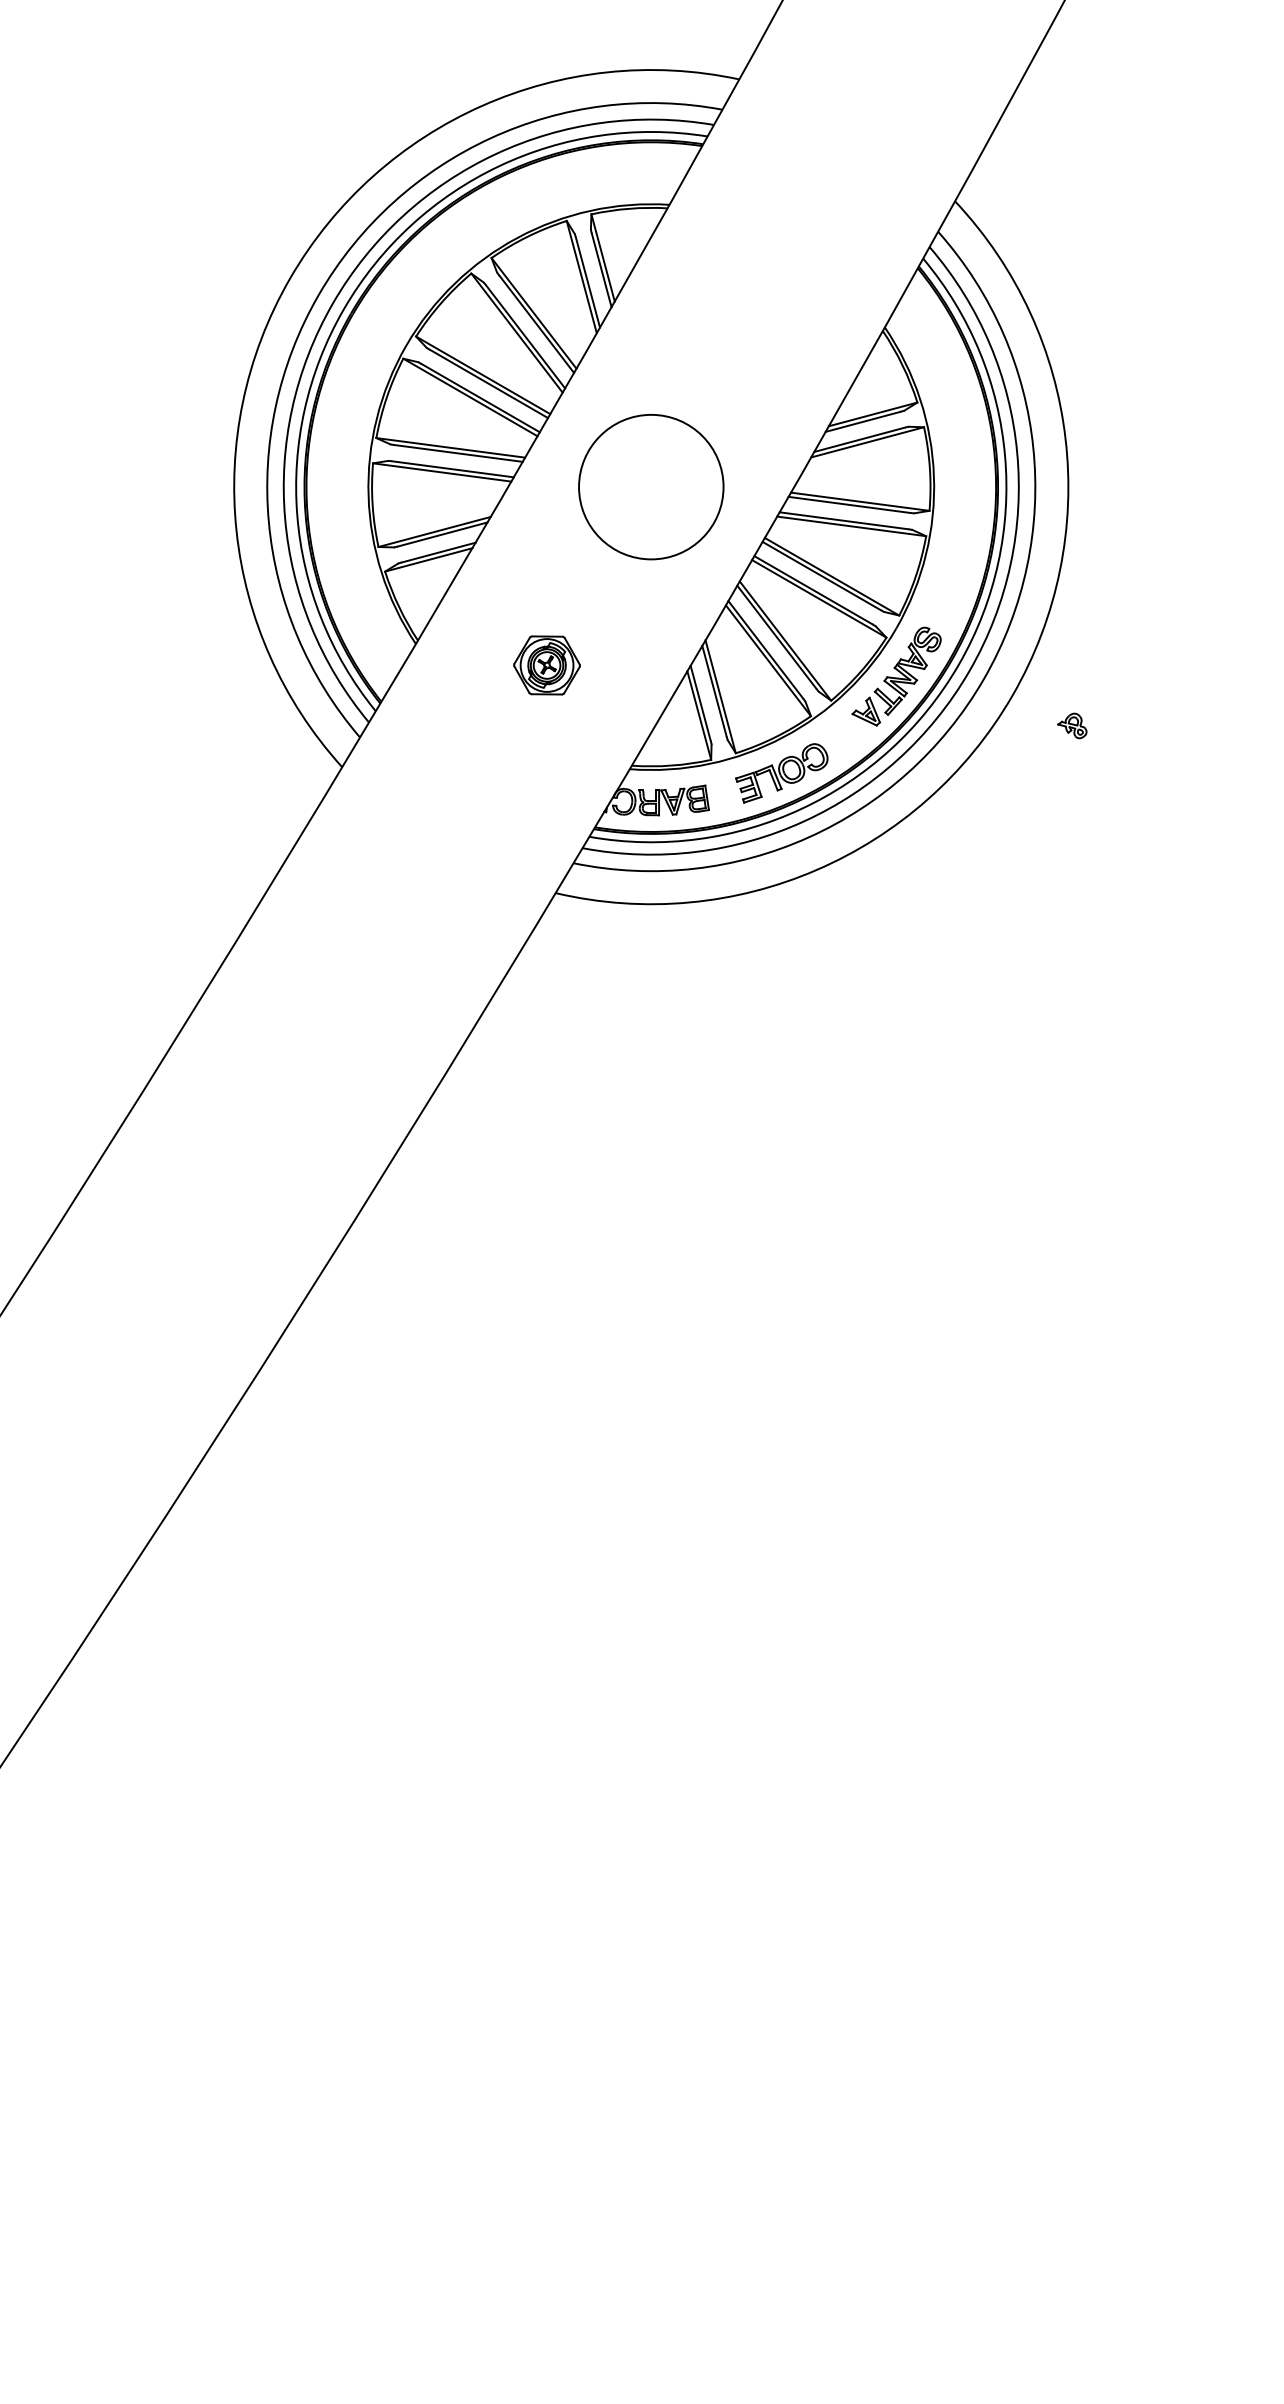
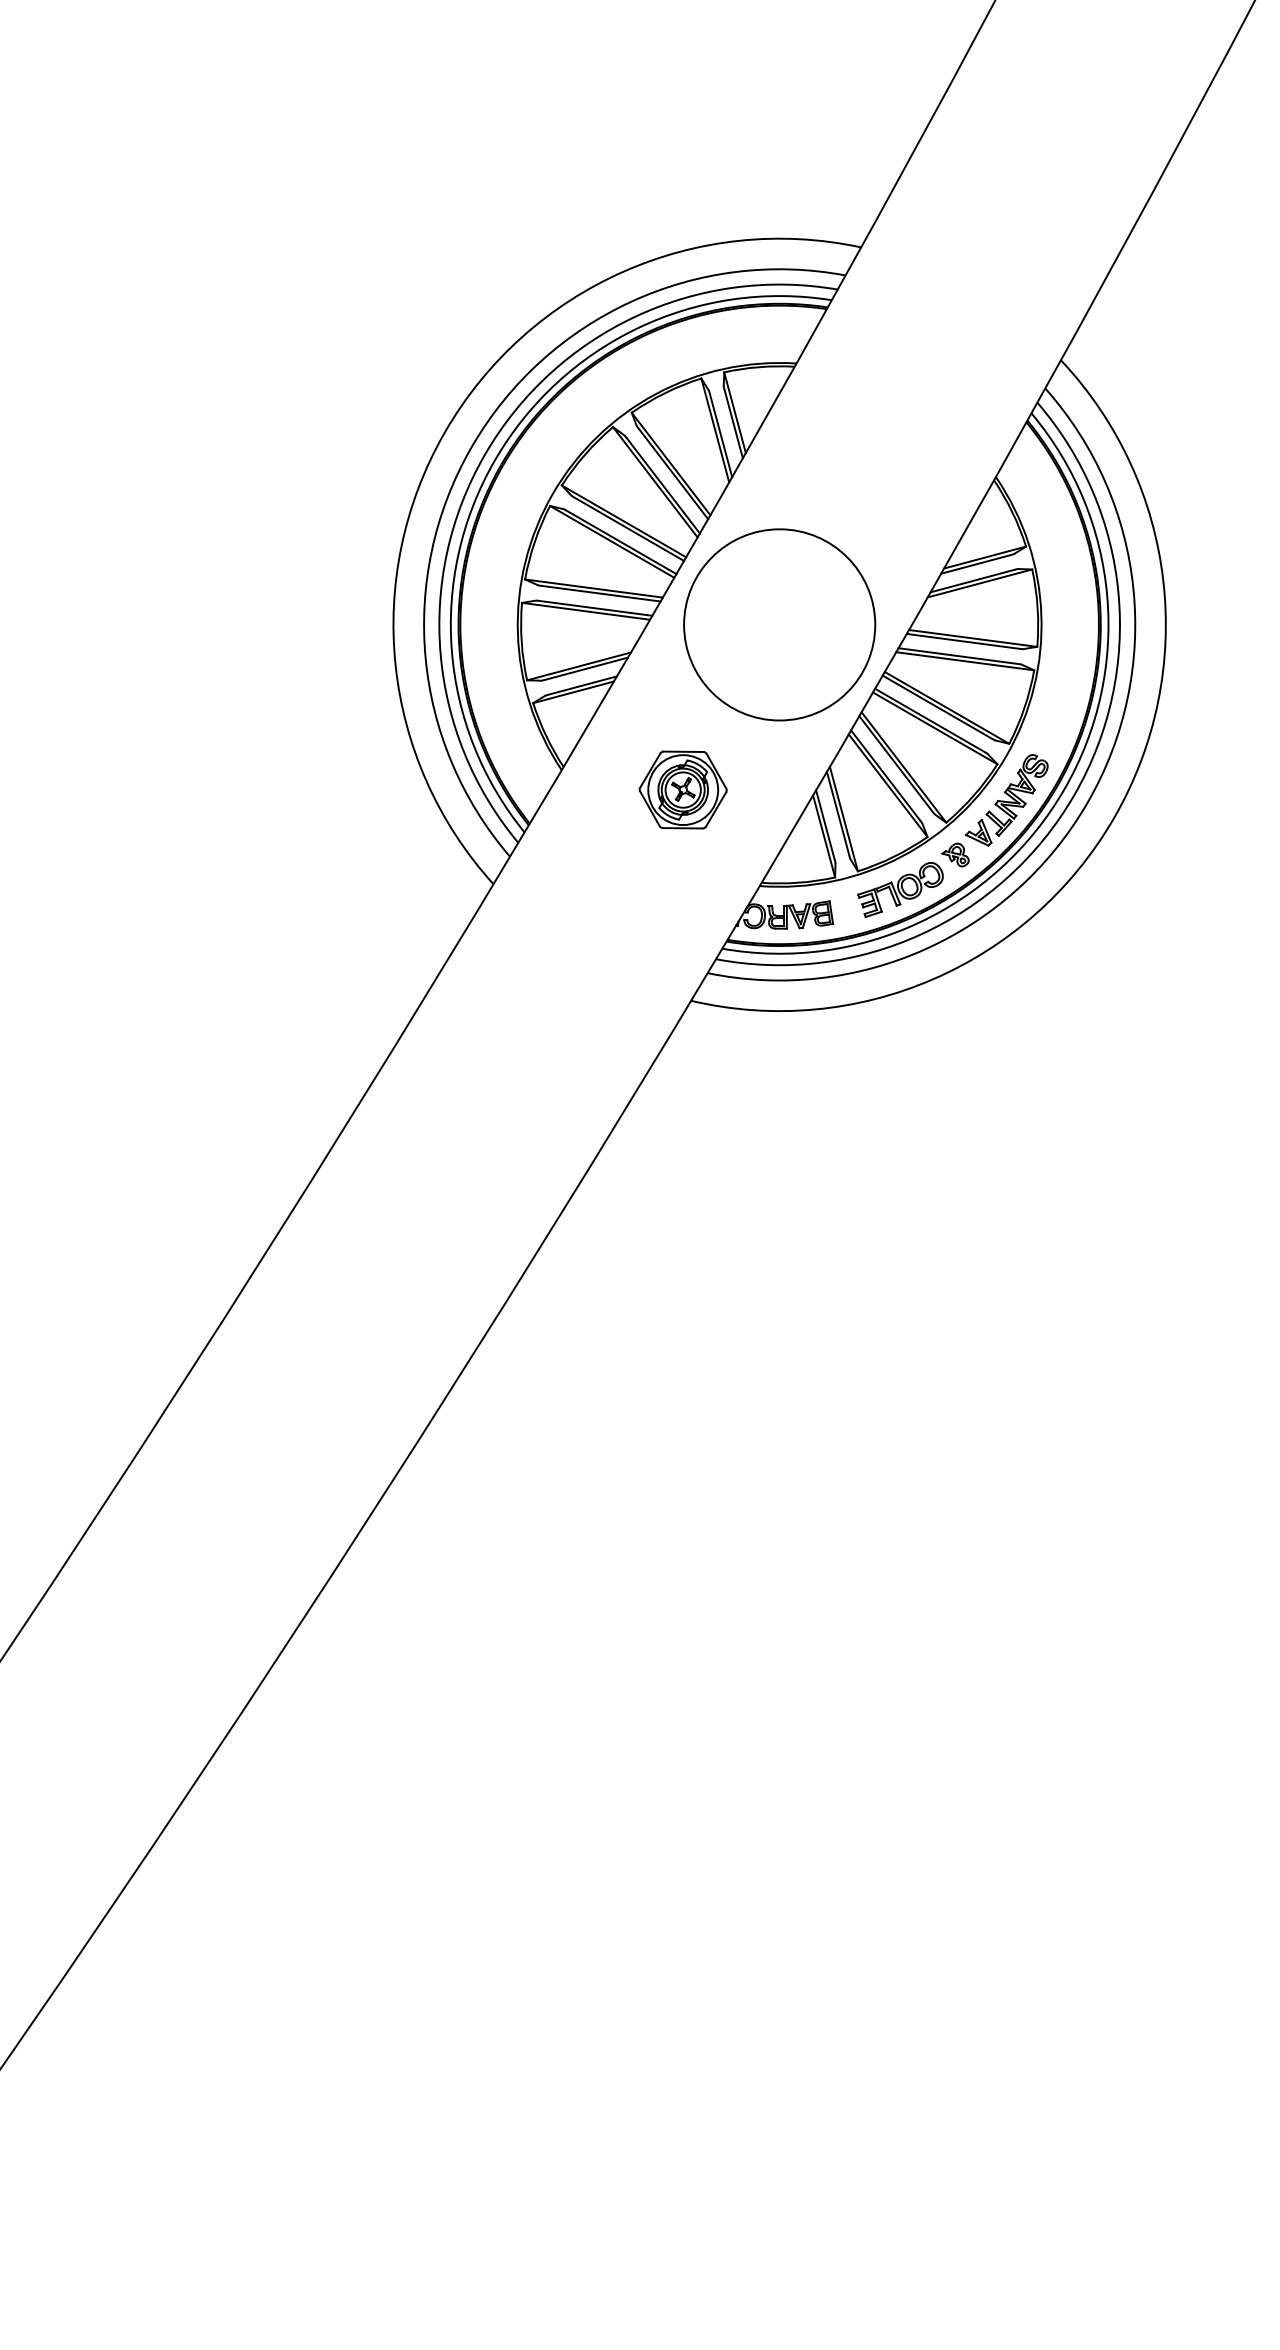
circle: (651, 486) -> (779, 624), size x1.43
part: (546, 664) -> (682, 789), size x1.43
part: (1072, 725) -> (955, 854), moved

